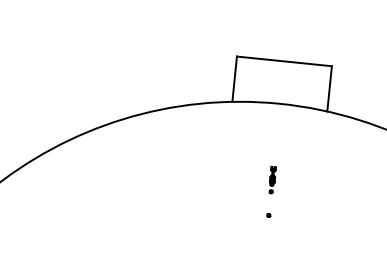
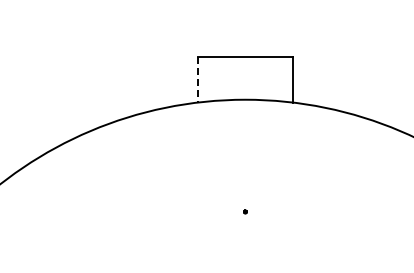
line: (234, 78) -> (197, 79), solid -> dashed
part: (272, 180) -> (245, 176), removed

